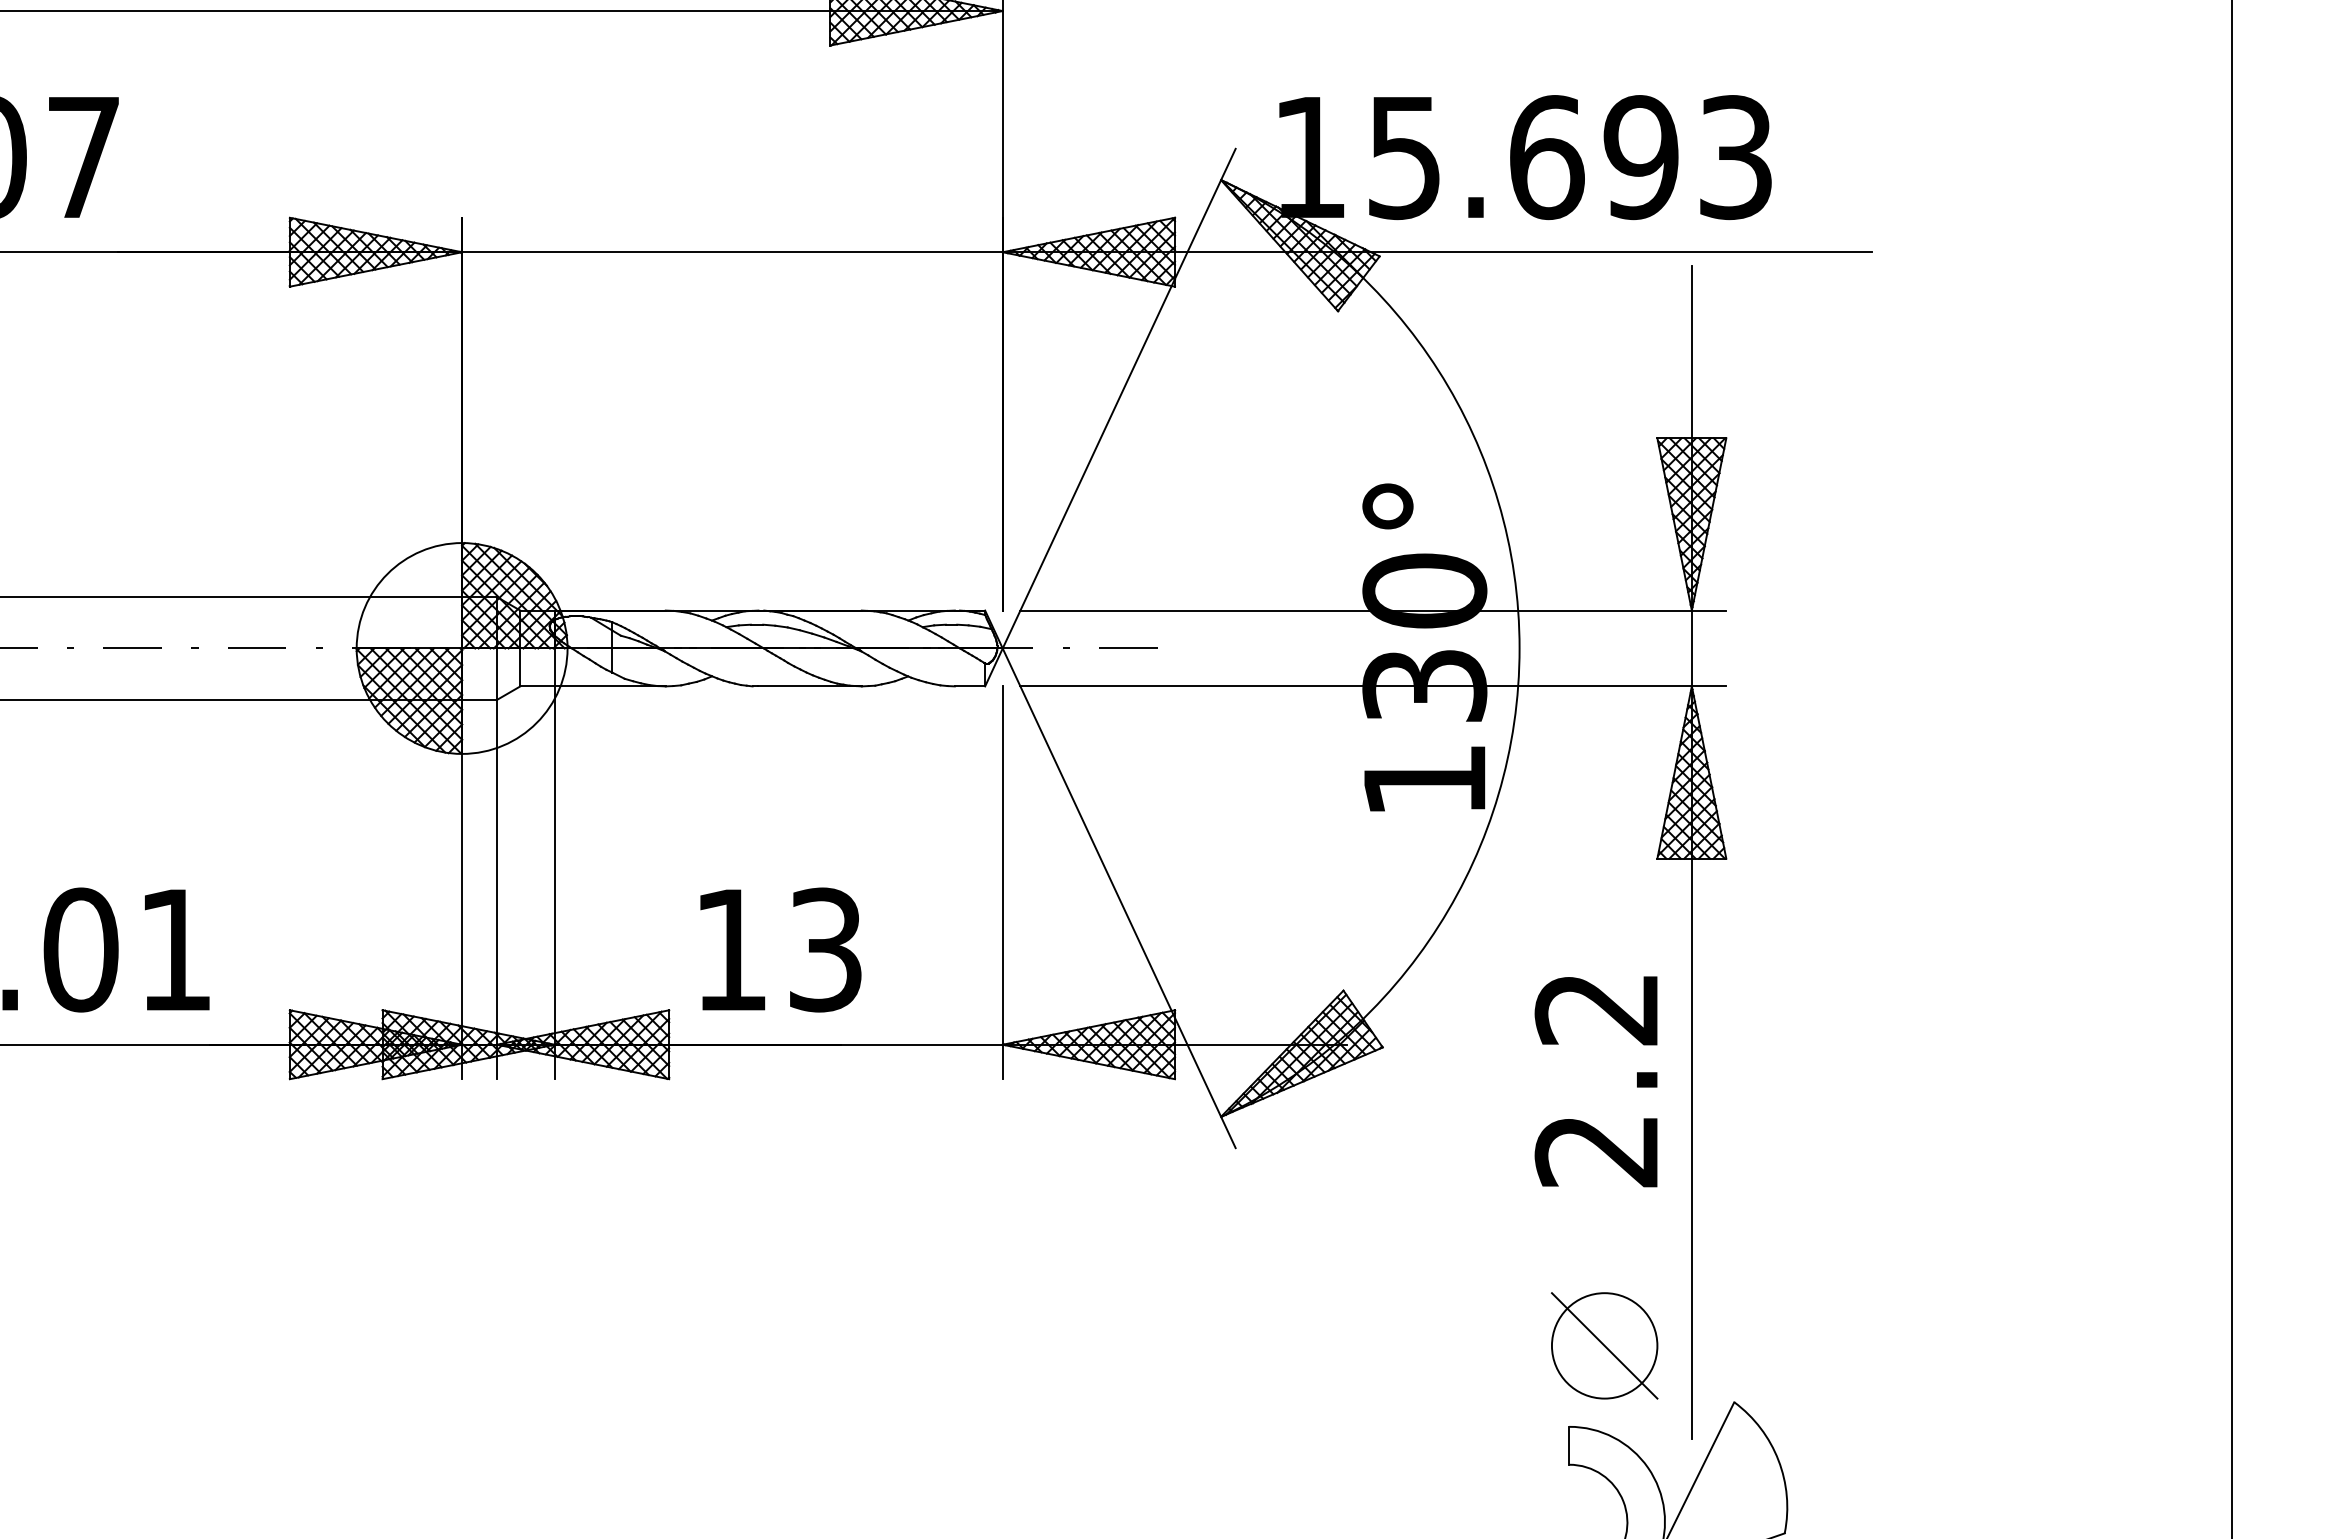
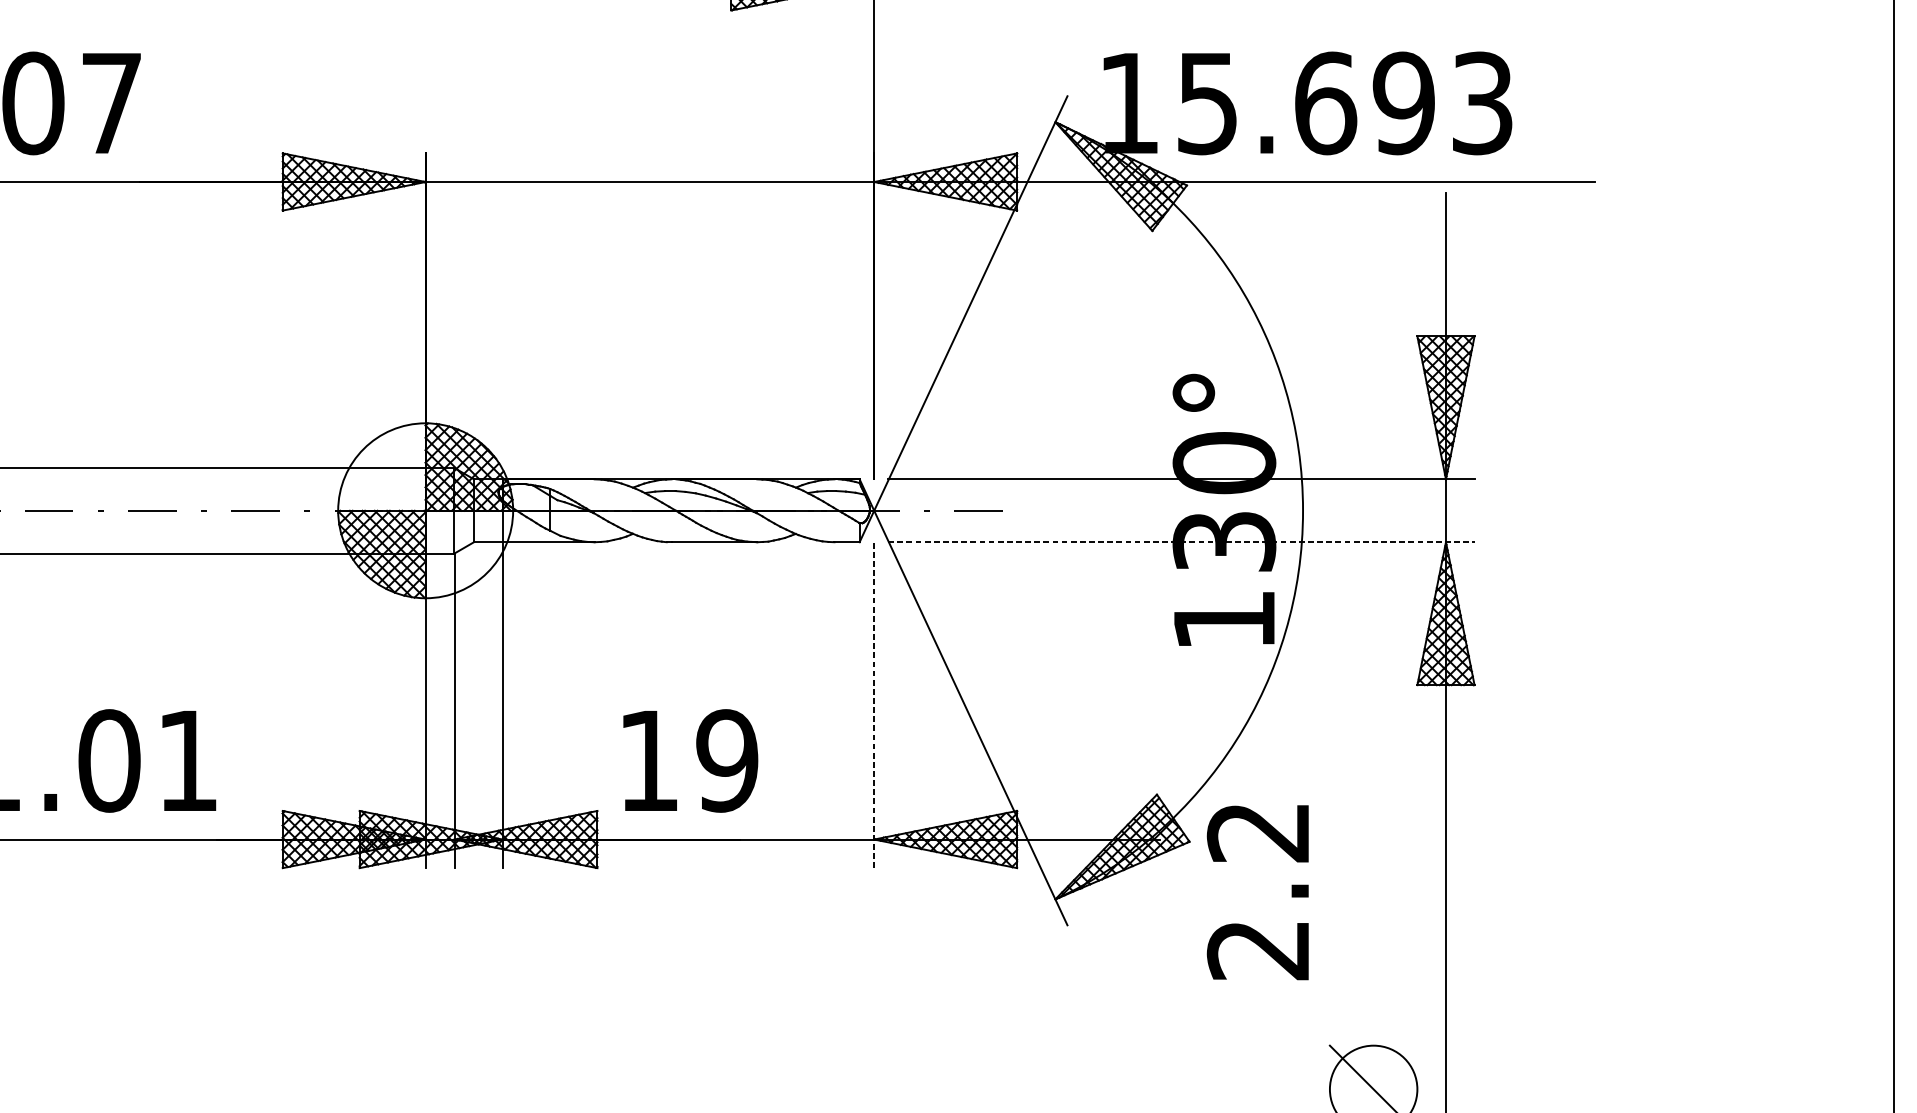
line: (1373, 686) -> (1181, 542), solid -> dashed
line: (1002, 882) -> (874, 704), solid -> dashed
text: (825, 949) -> (727, 760), 13 -> 19
text: (1595, 1081) -> (1257, 892), moved

